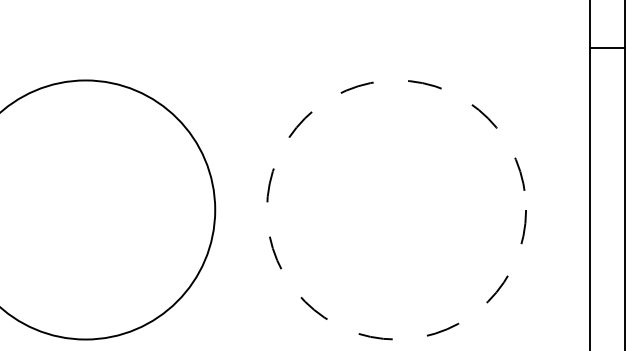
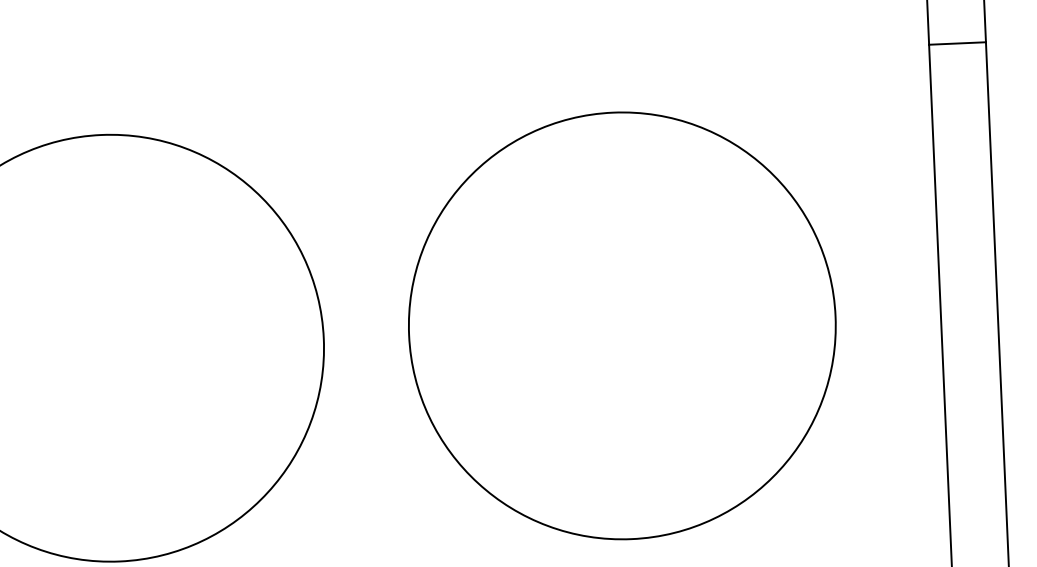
circle: (396, 209) -> (622, 325), dashed -> solid

